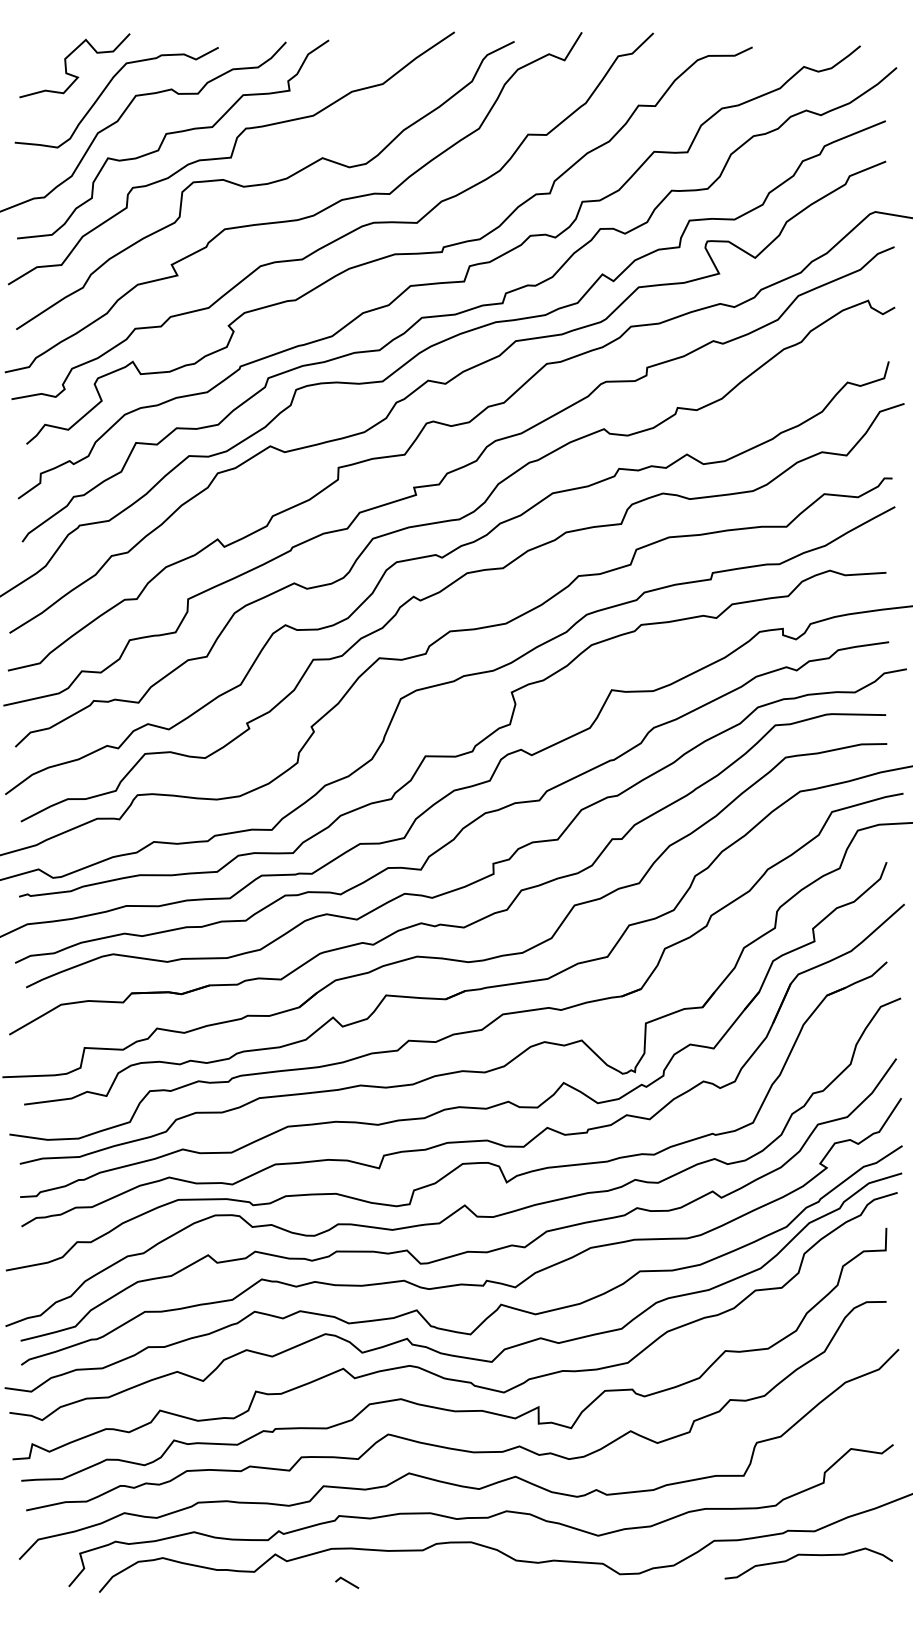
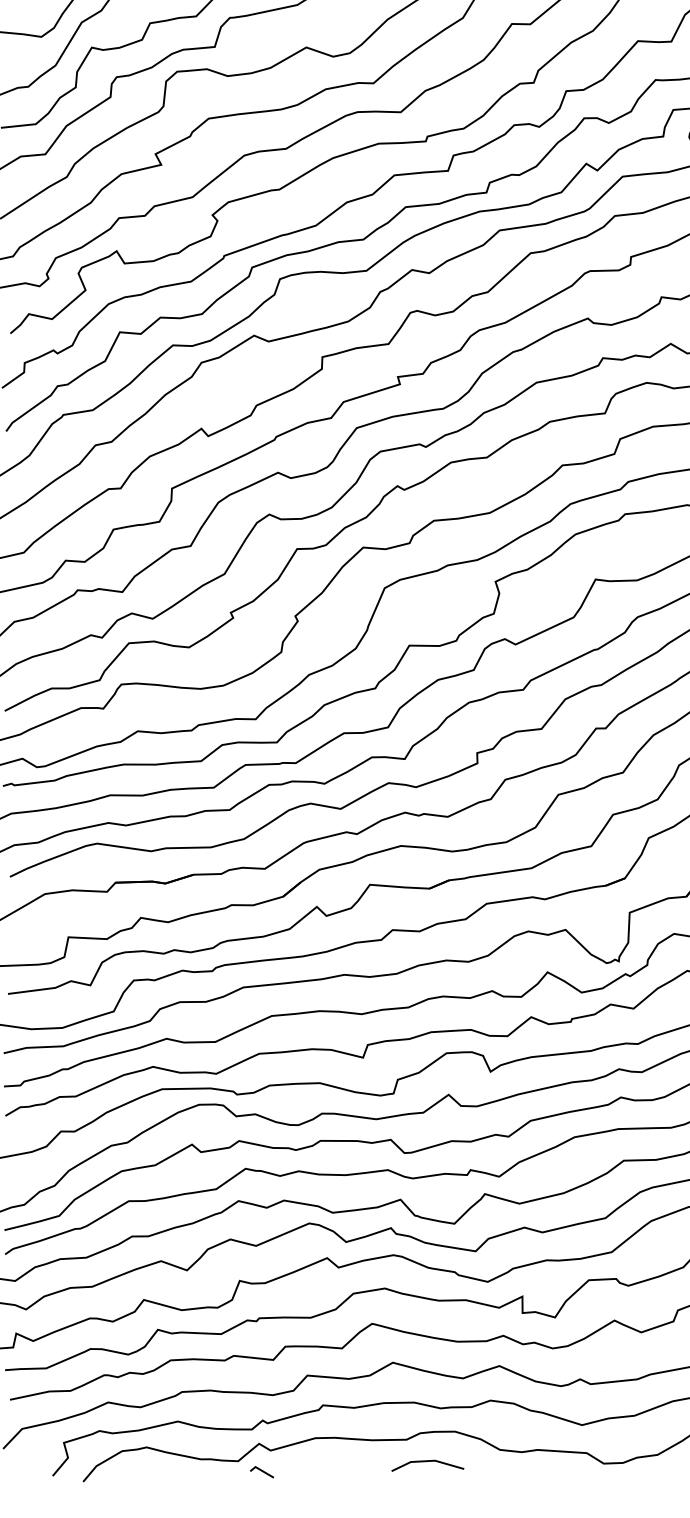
line: (443, 1572) -> (427, 1461), added
line: (347, 1582) -> (262, 1471), moved

